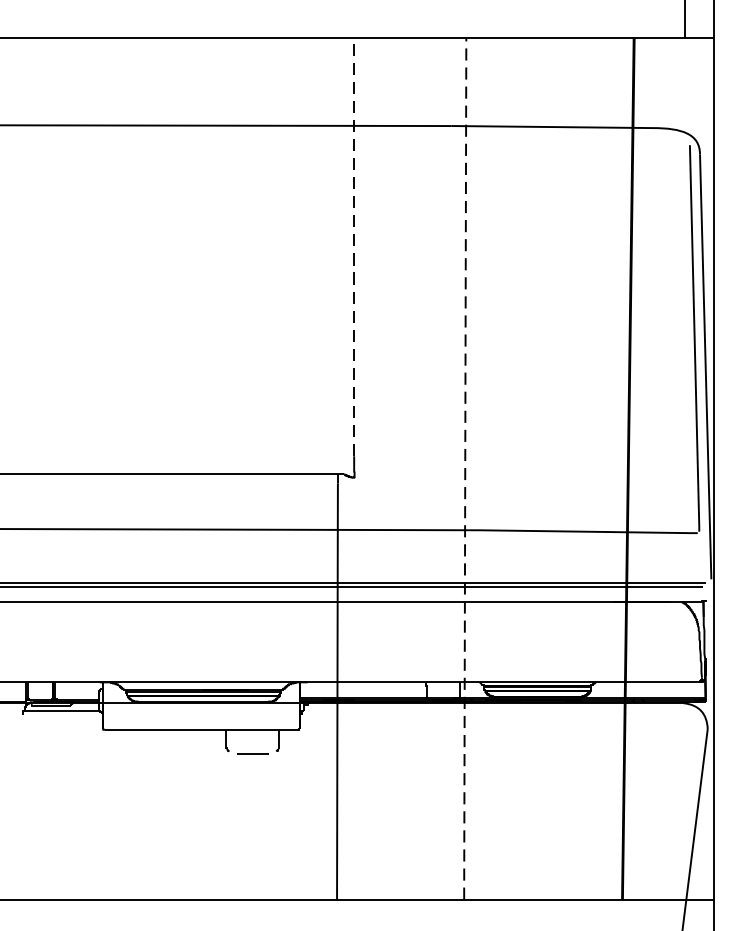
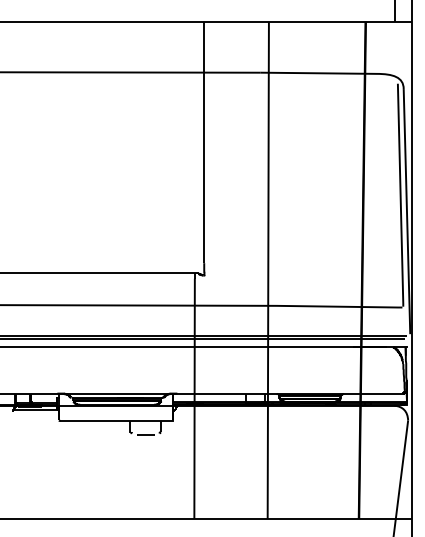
line: (354, 247) -> (204, 142), dashed -> solid
line: (465, 468) -> (268, 270), dashed -> solid

